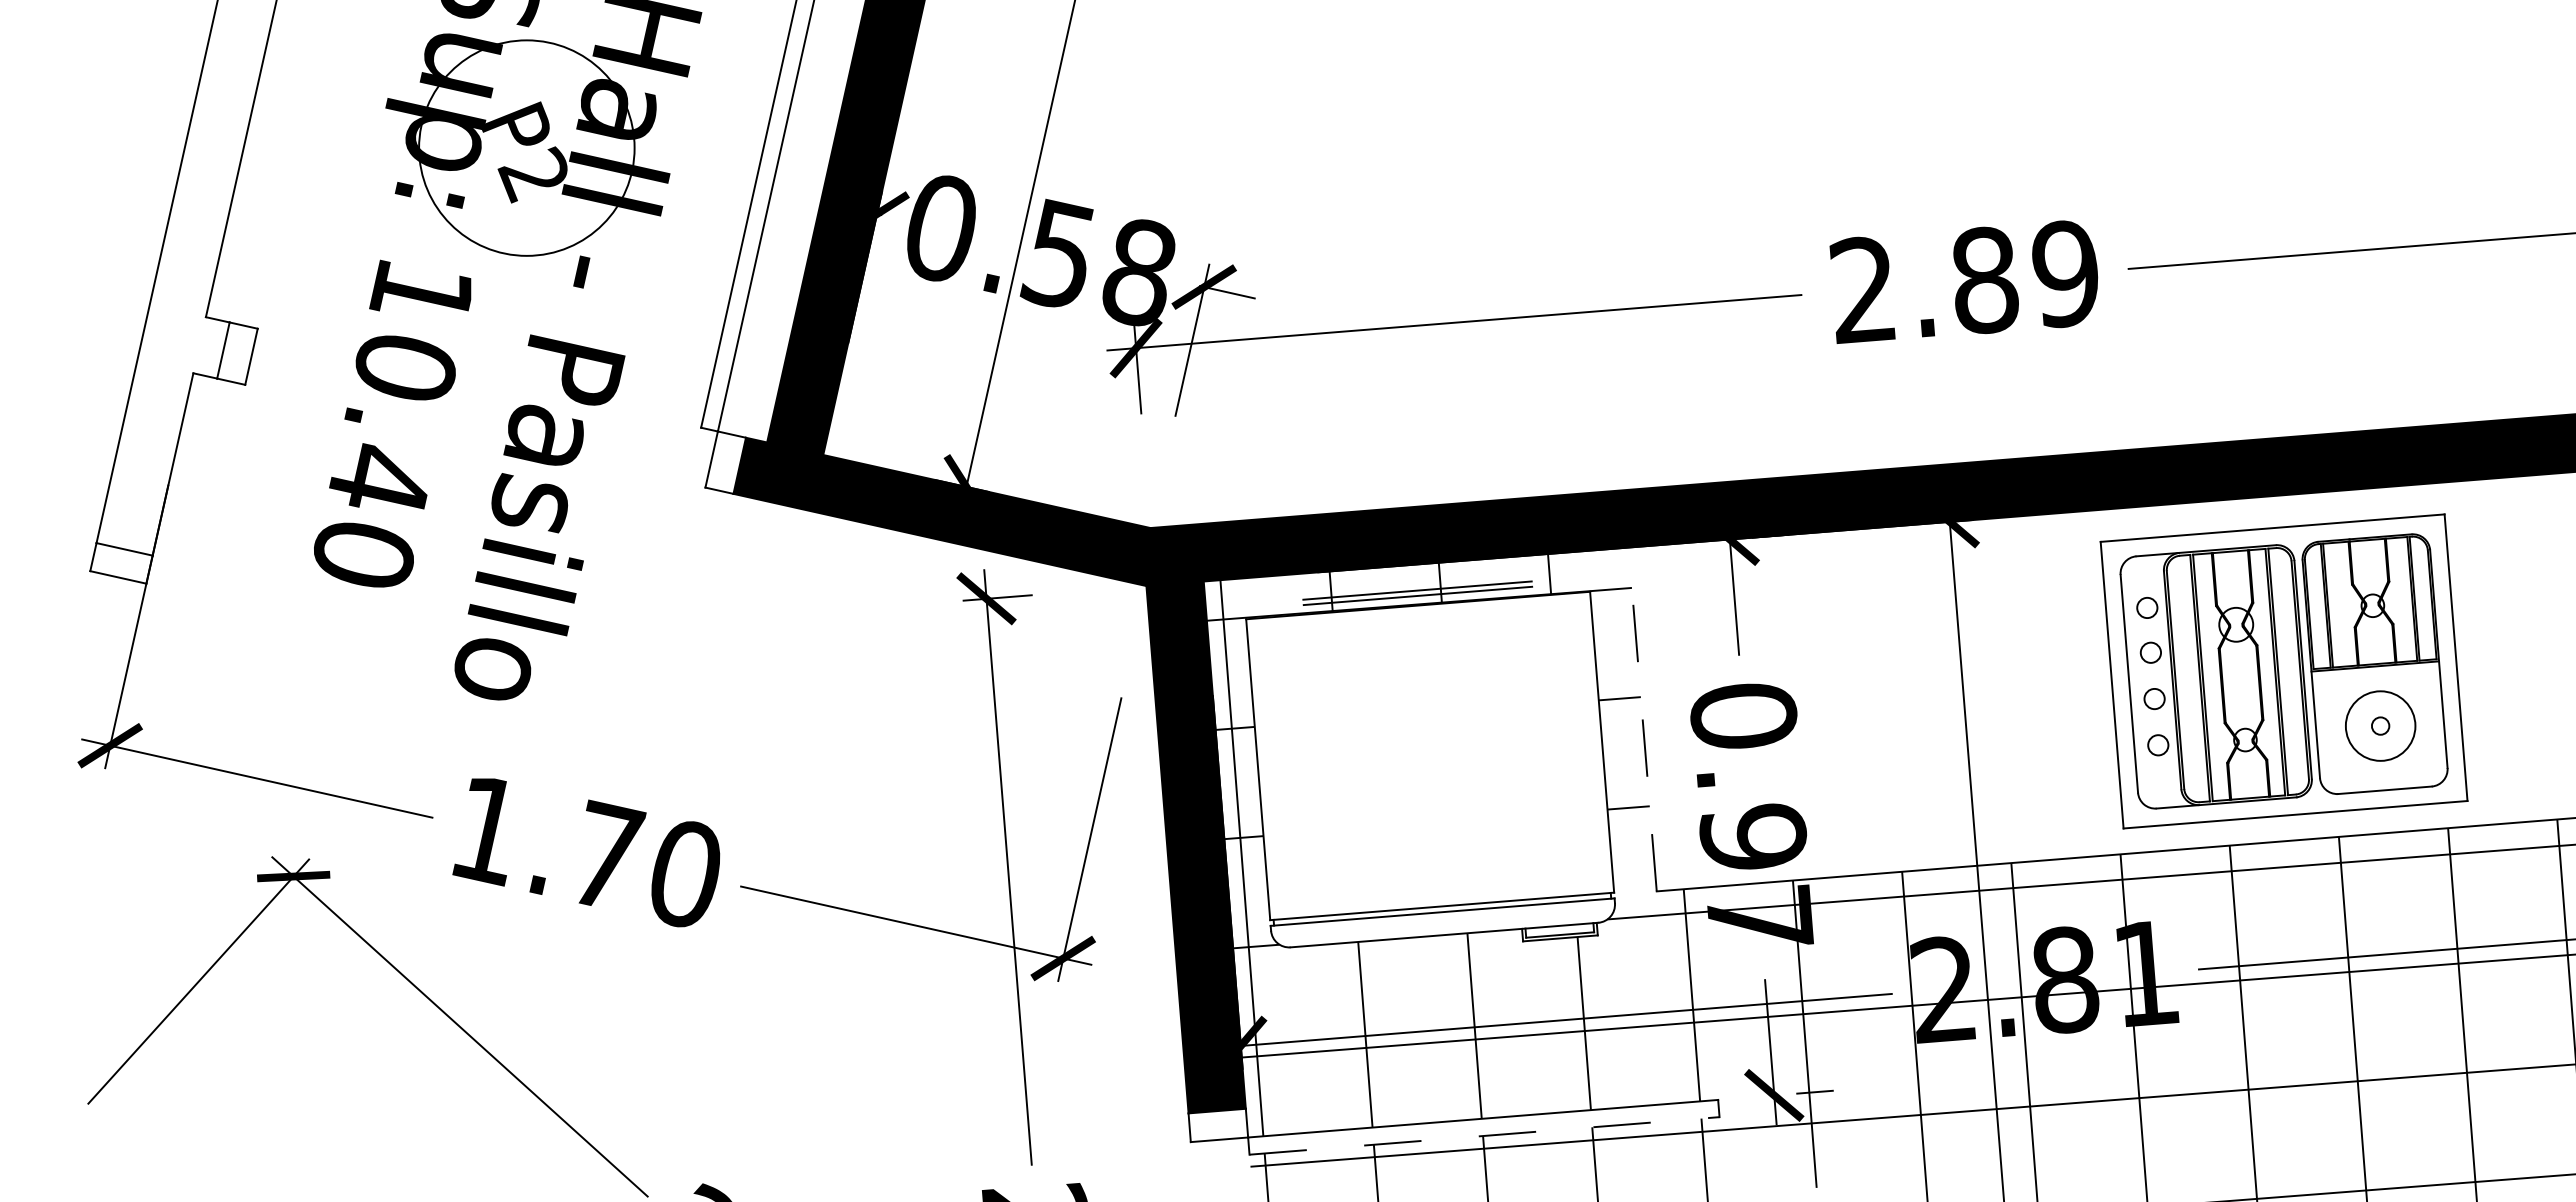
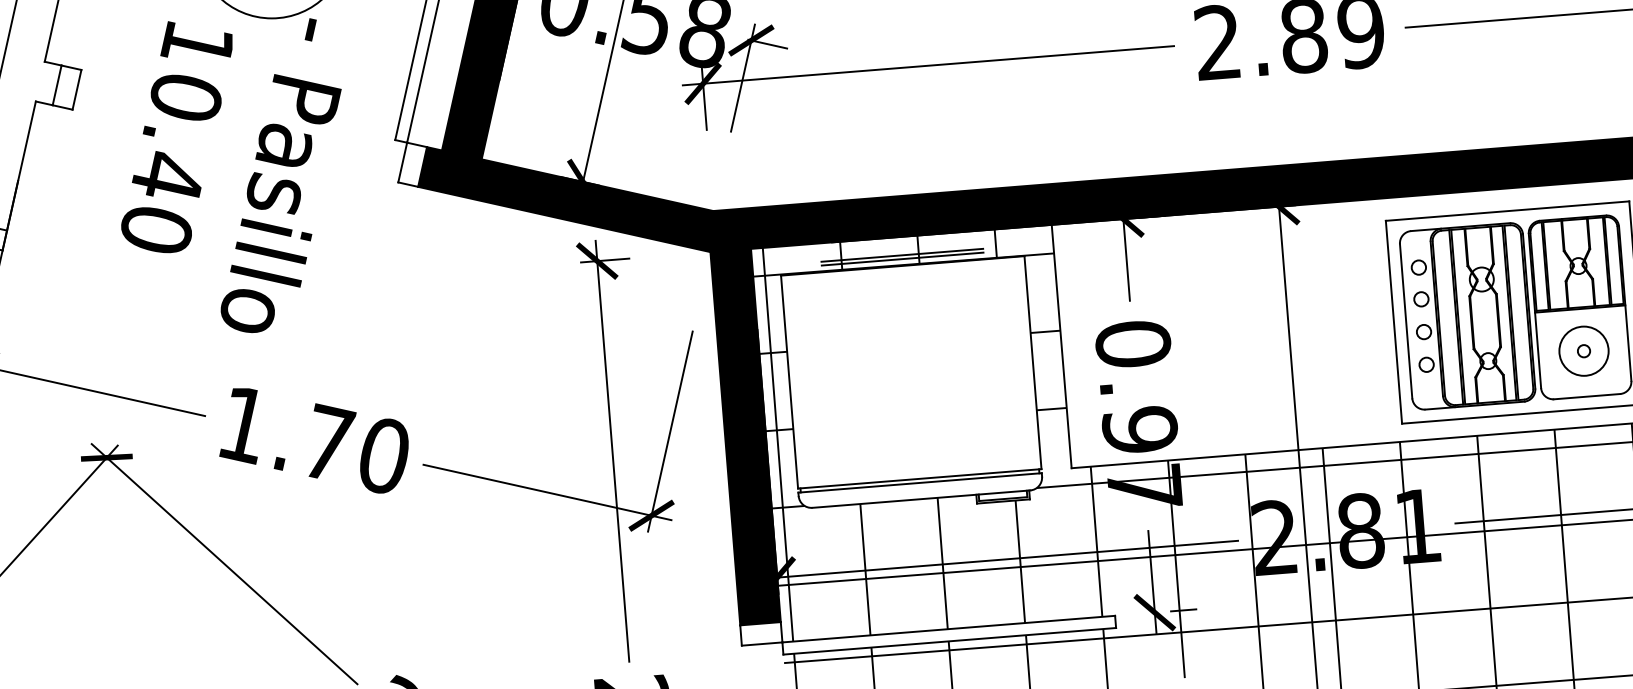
line: (1642, 719) -> (1061, 346), dashed -> solid
line: (1484, 1135) -> (949, 641), dashed -> solid

